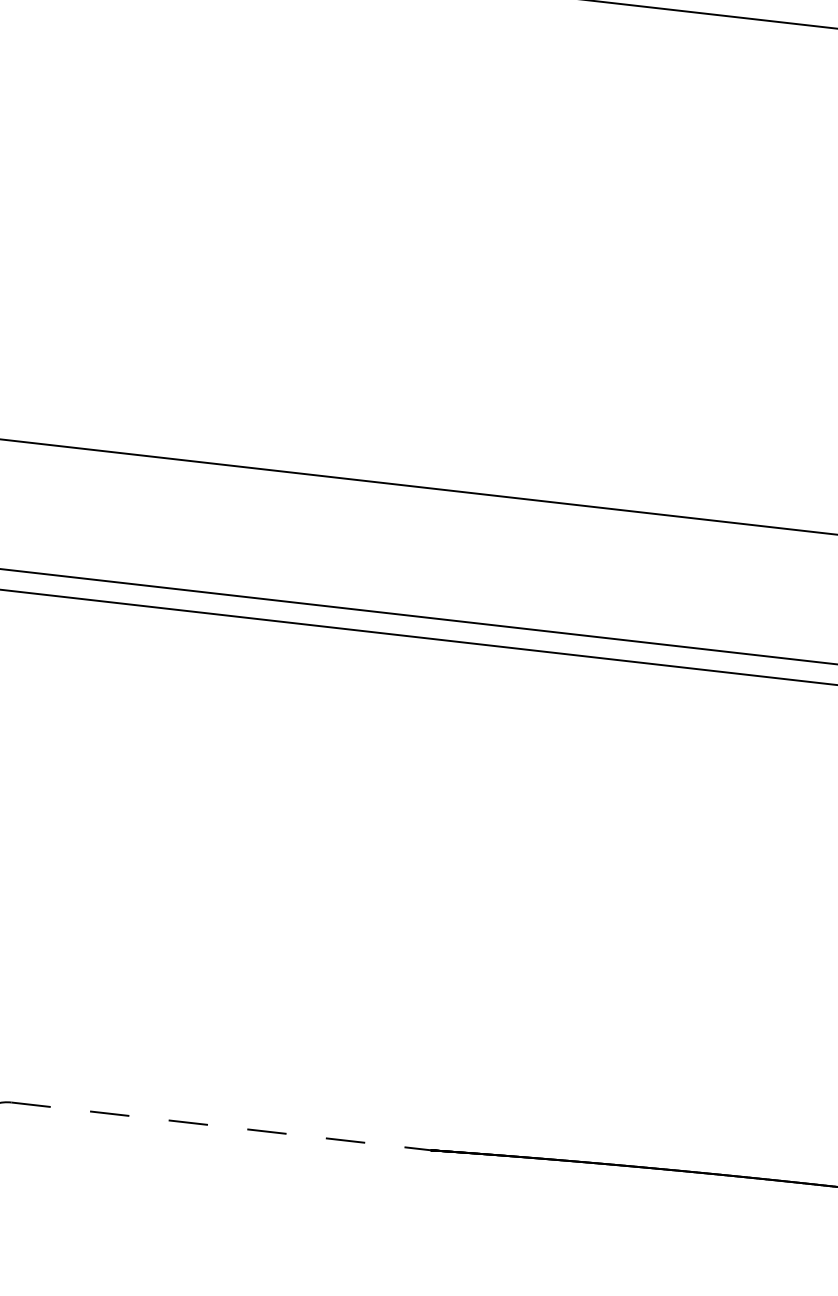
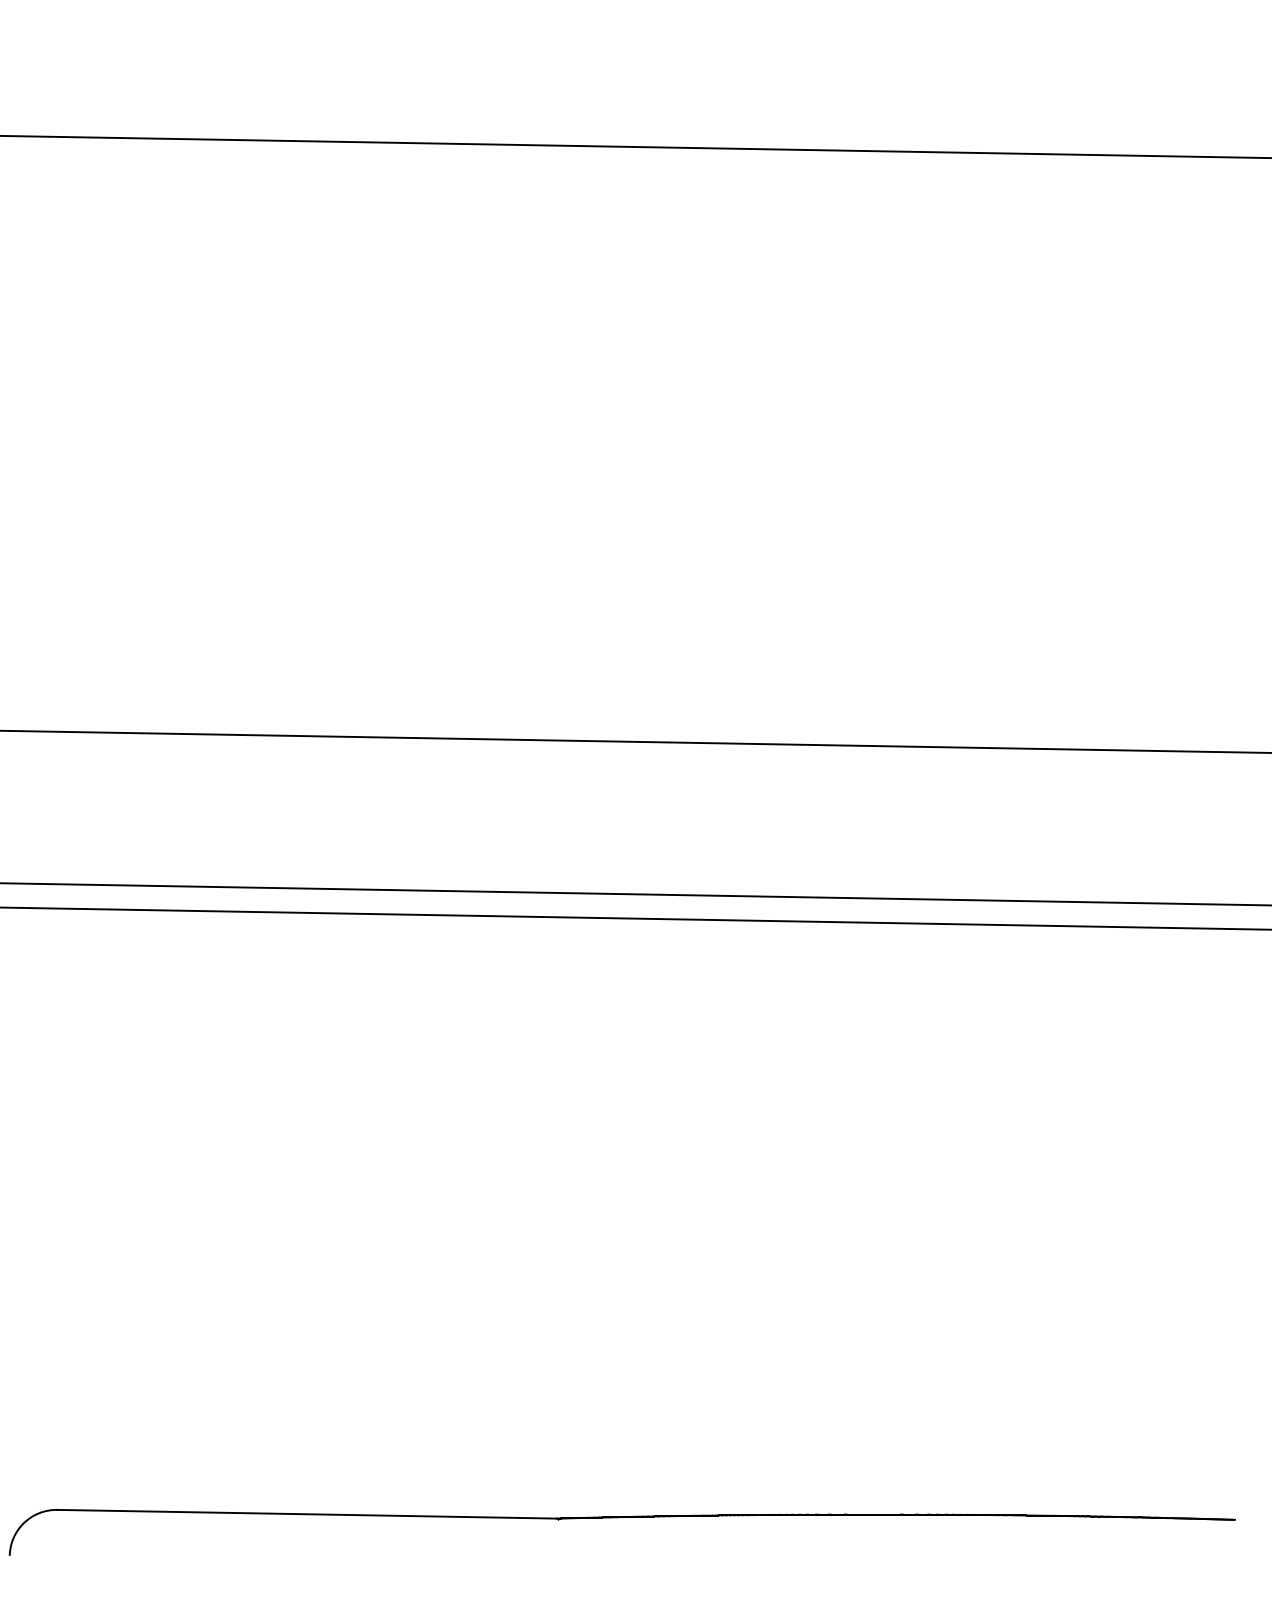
line: (221, 1126) -> (307, 1514), dashed -> solid

